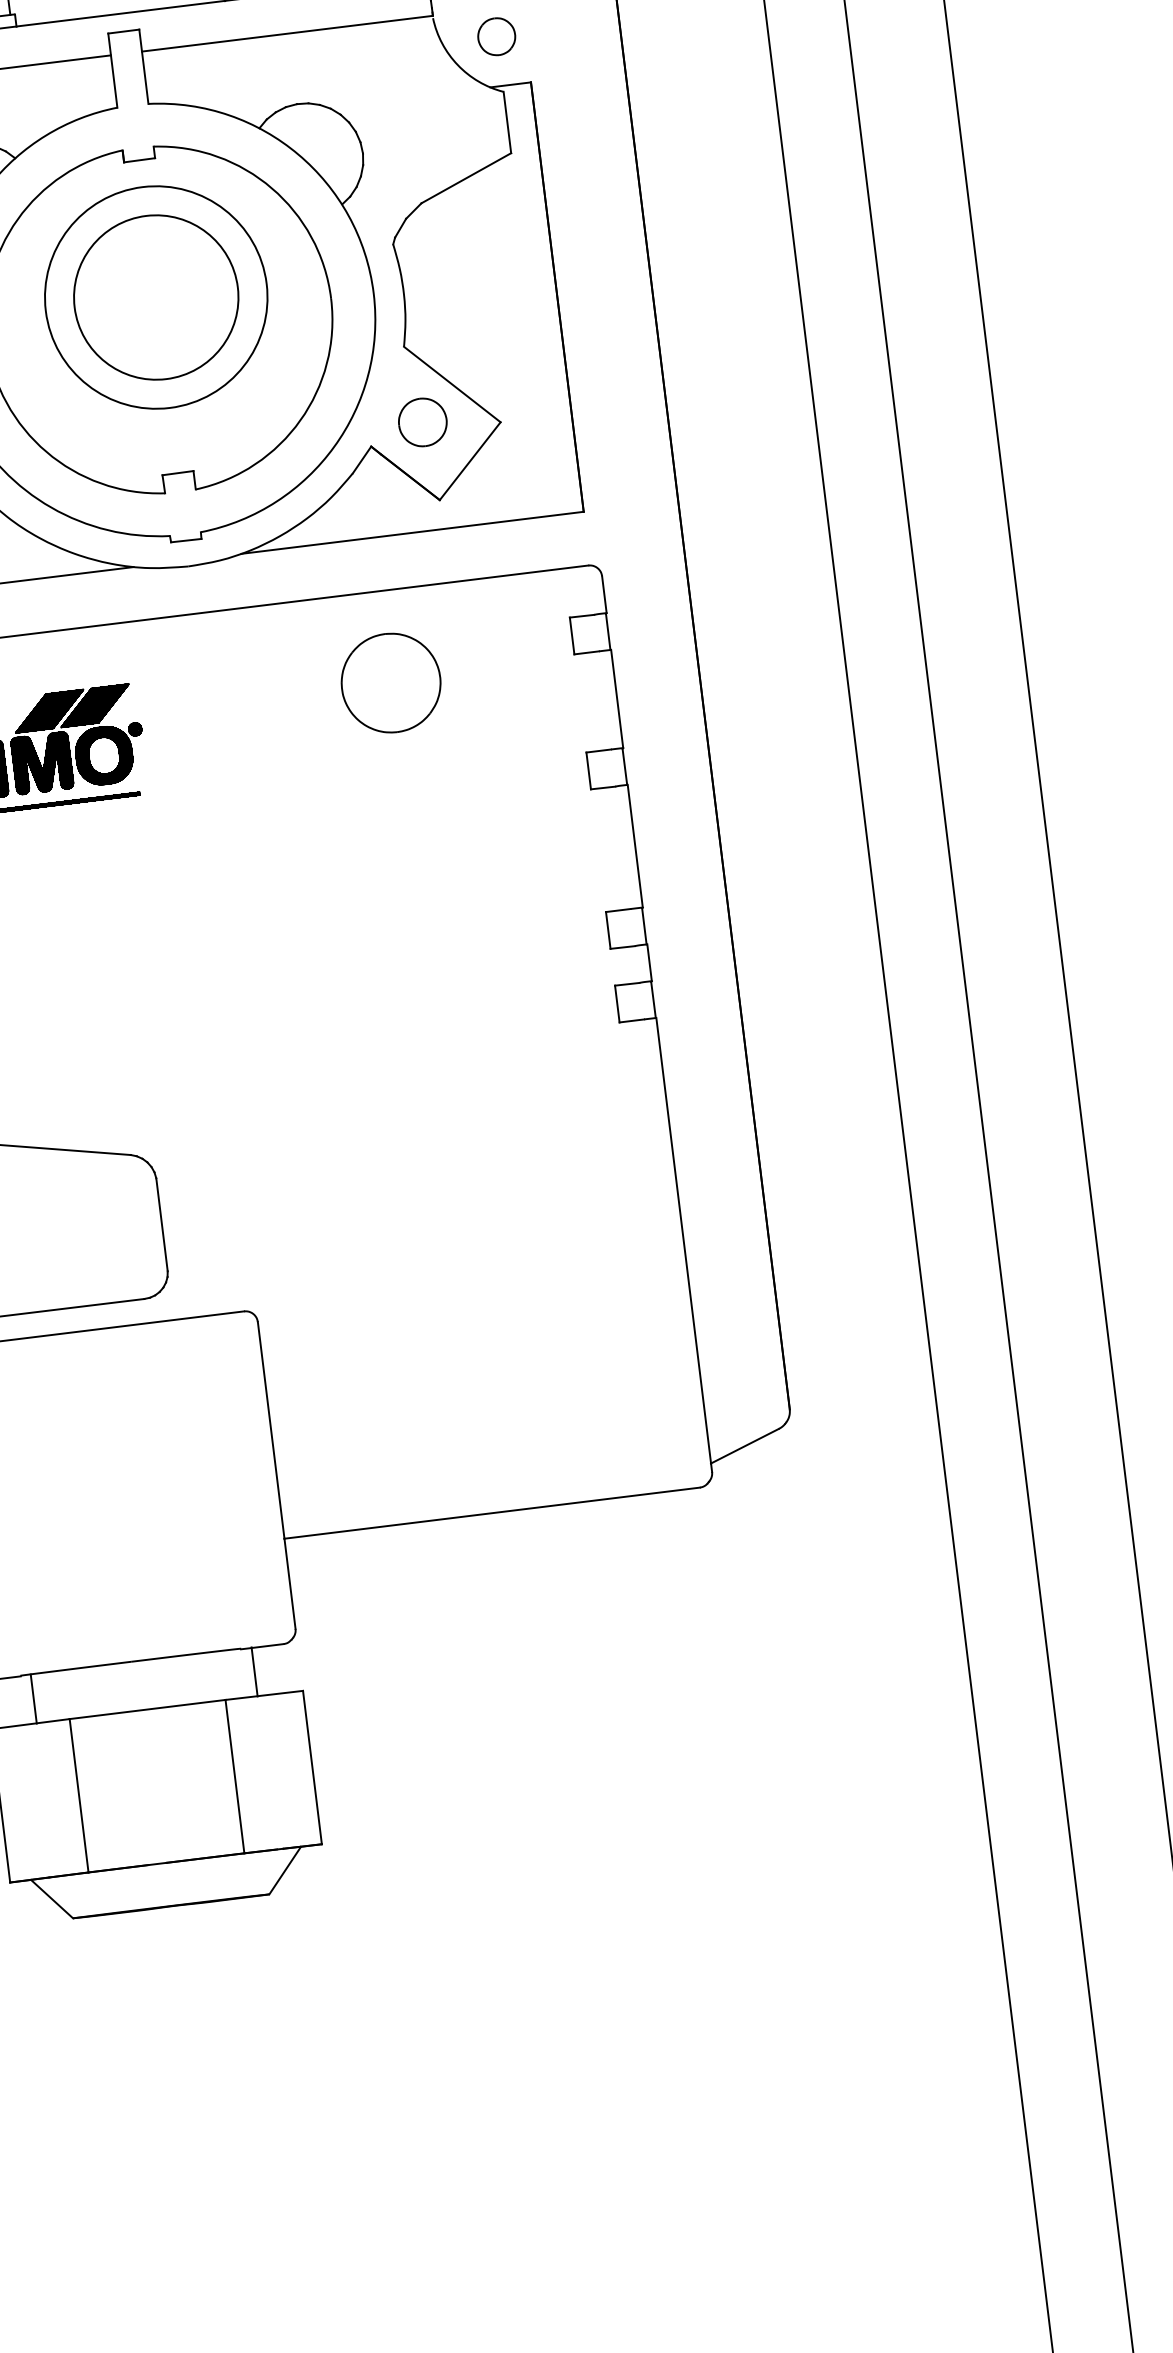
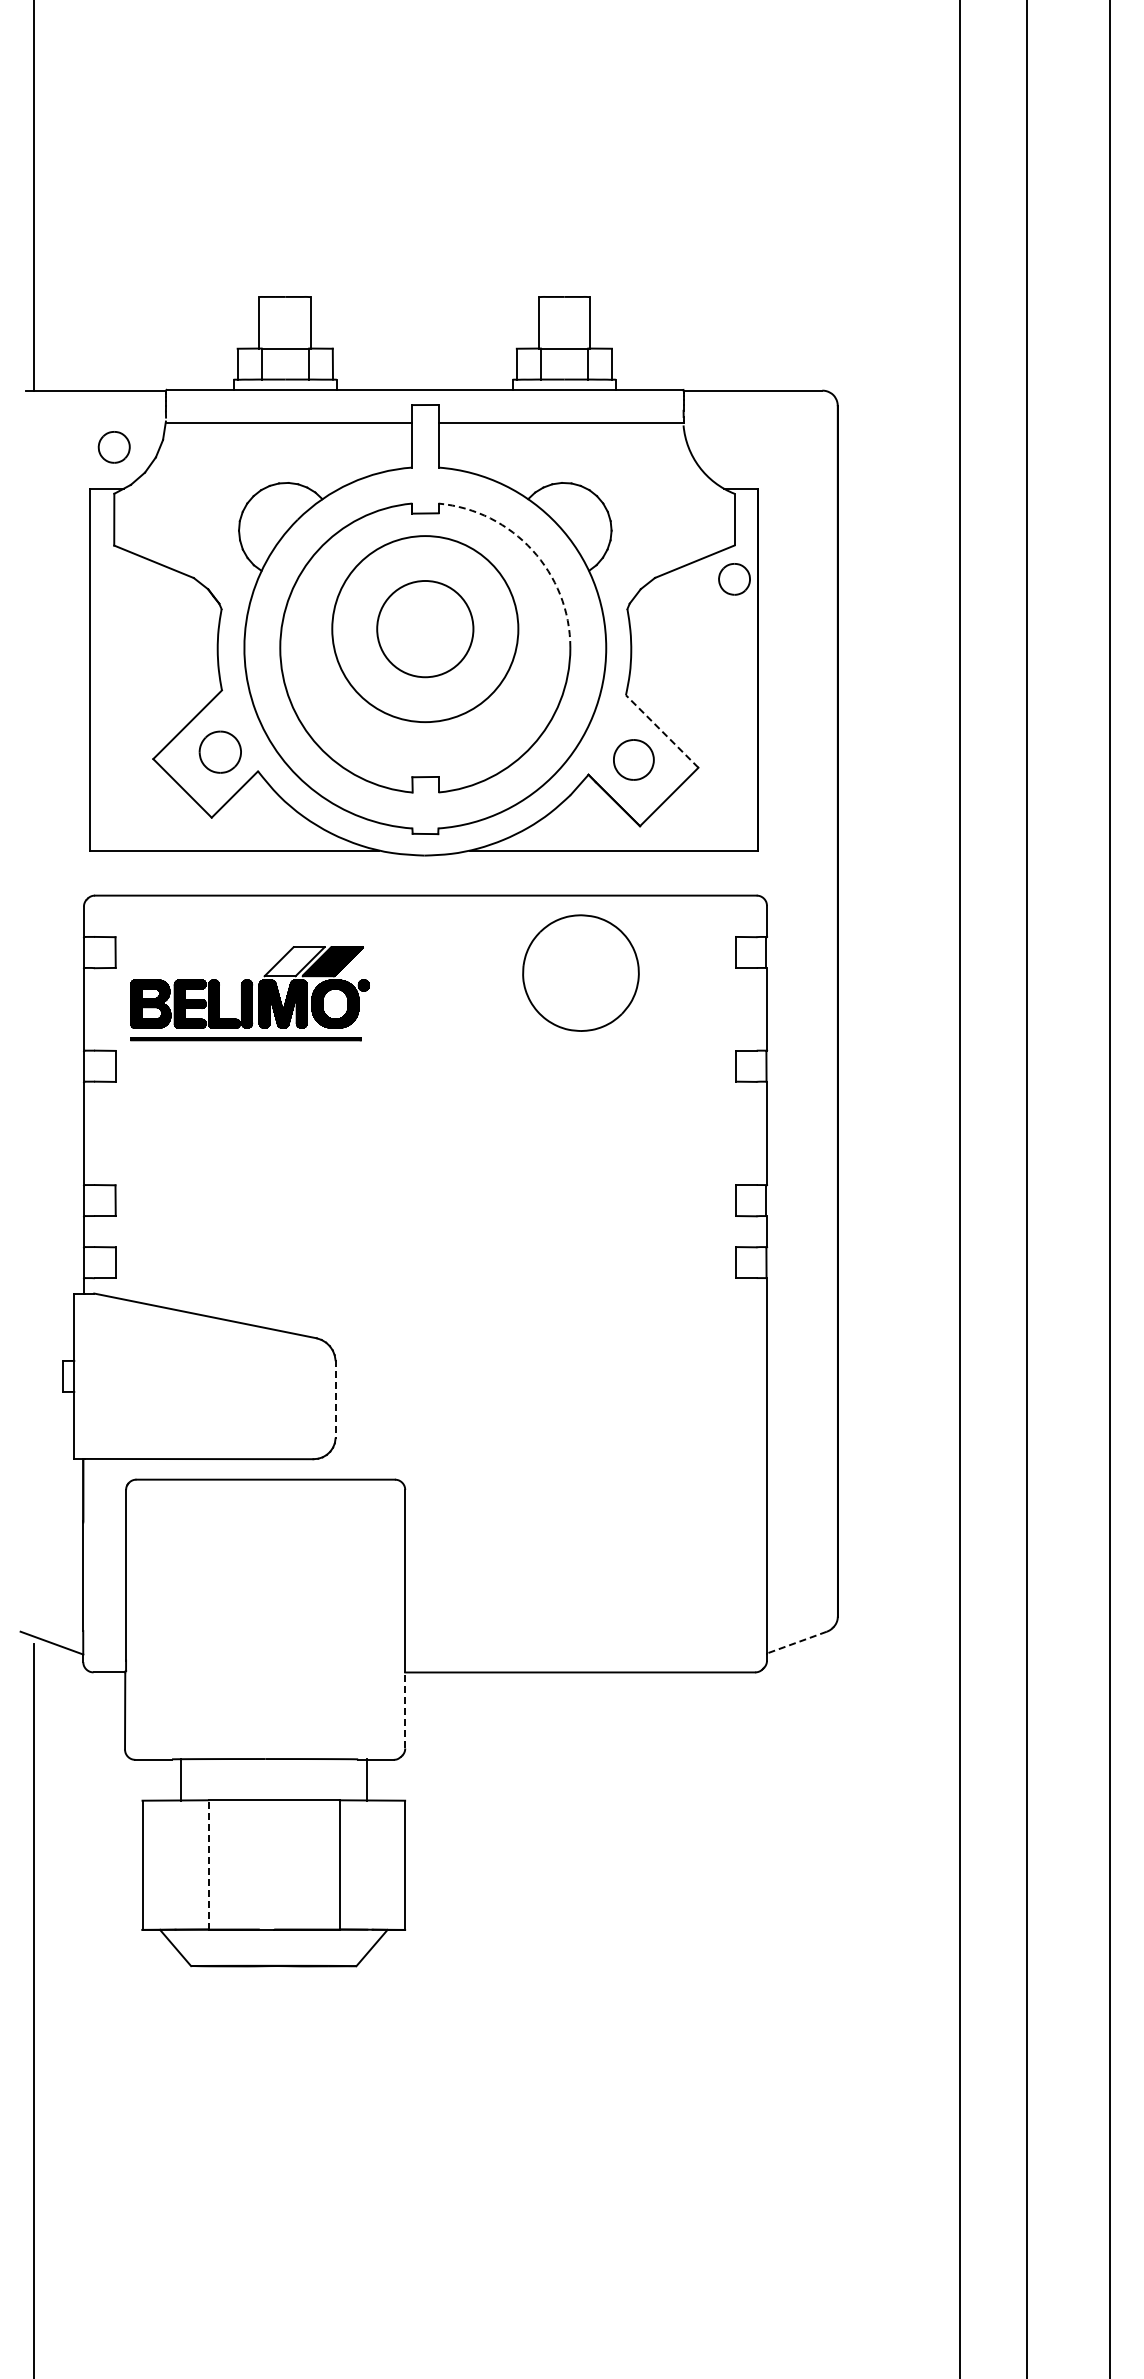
part: (496, 36) -> (734, 579), moved
arc: (272, 188) -> (532, 550), solid -> dashed
circle: (156, 296) -> (425, 628), size x0.7
line: (451, 384) -> (661, 731), solid -> dashed
part: (390, 682) -> (580, 972), size x1.4
hatch: (49, 711) -> (294, 961), removed
line: (161, 1224) -> (335, 1399), solid -> dashed
line: (744, 1446) -> (796, 1642), solid -> dashed
line: (290, 1583) -> (405, 1710), solid -> dashed
line: (78, 1795) -> (208, 1864), solid -> dashed

